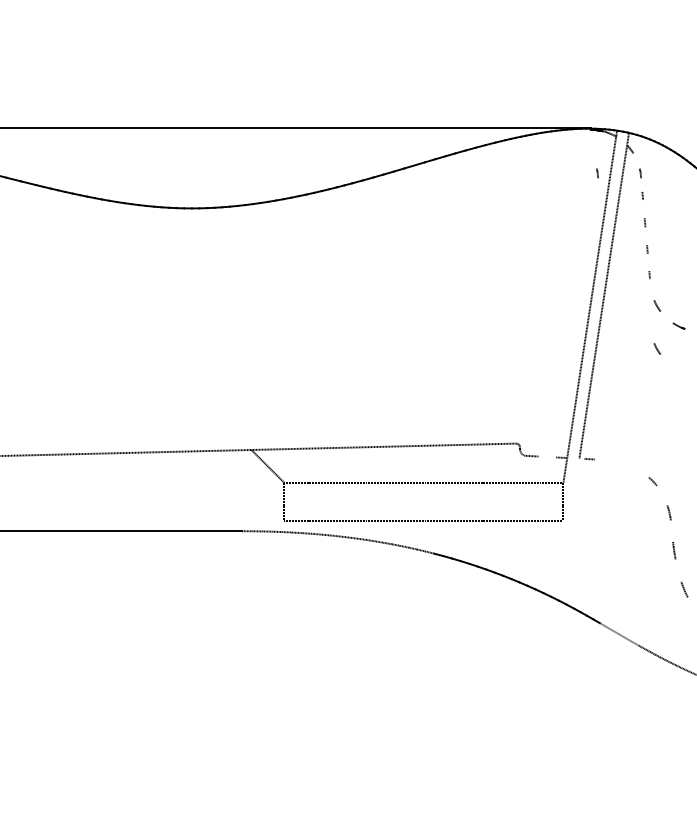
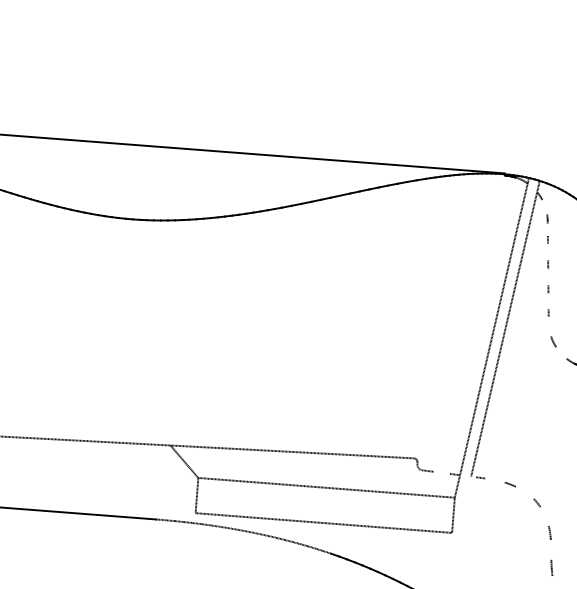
part: (597, 173) -> (507, 215), removed
part: (657, 348) -> (550, 380), removed
line: (622, 463) -> (510, 484), added

